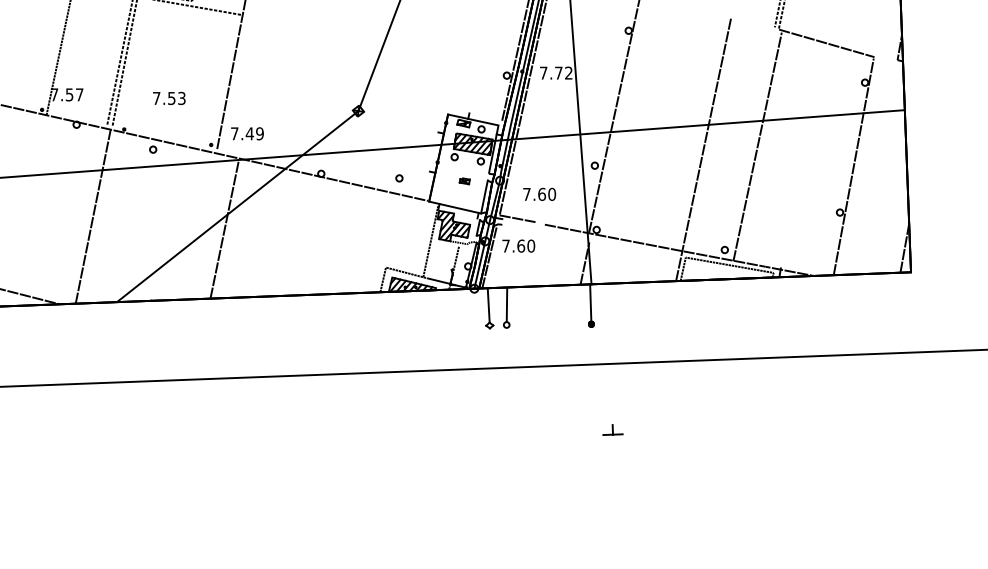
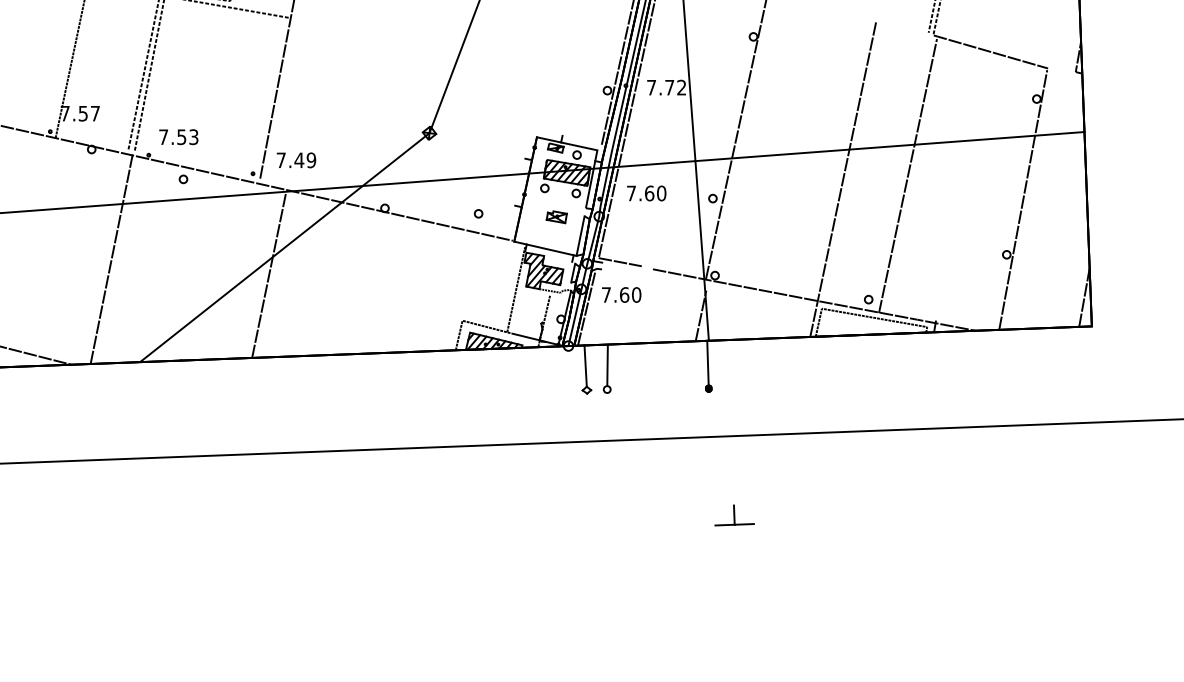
text: (169, 98) -> (179, 137), moved
part: (464, 181) -> (556, 217), size x1.67
text: (539, 193) -> (646, 192), moved
part: (612, 429) -> (734, 514), size x1.67

